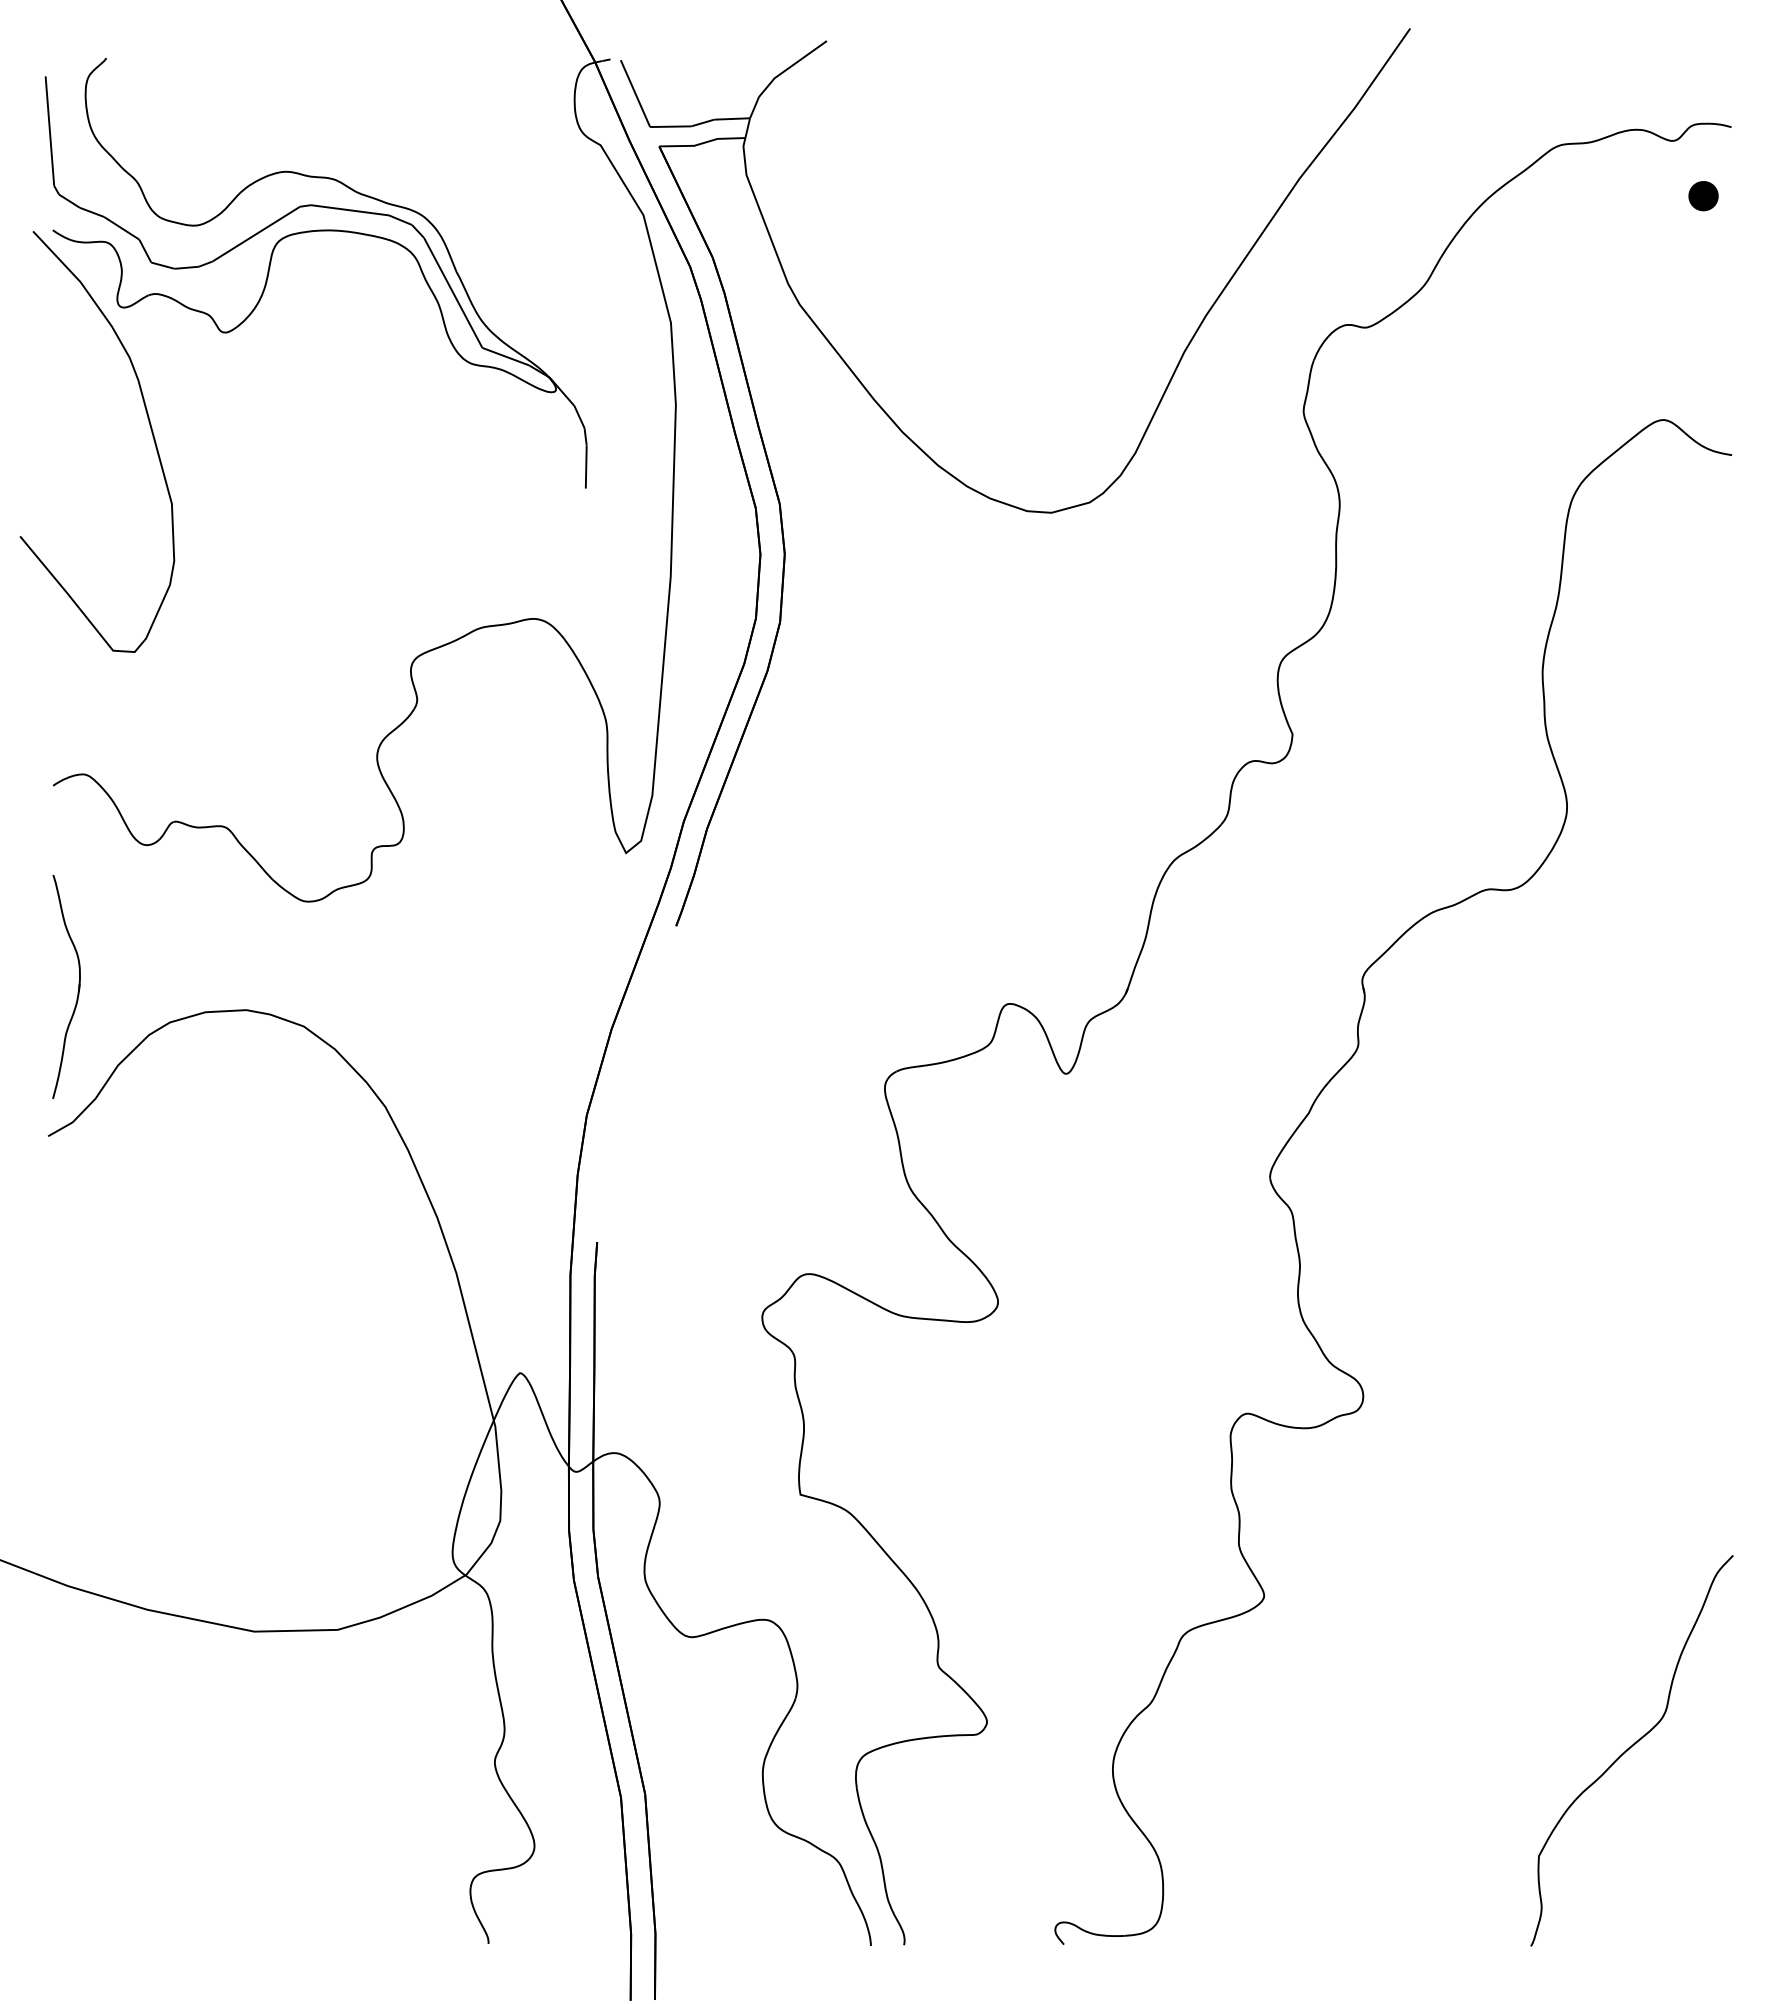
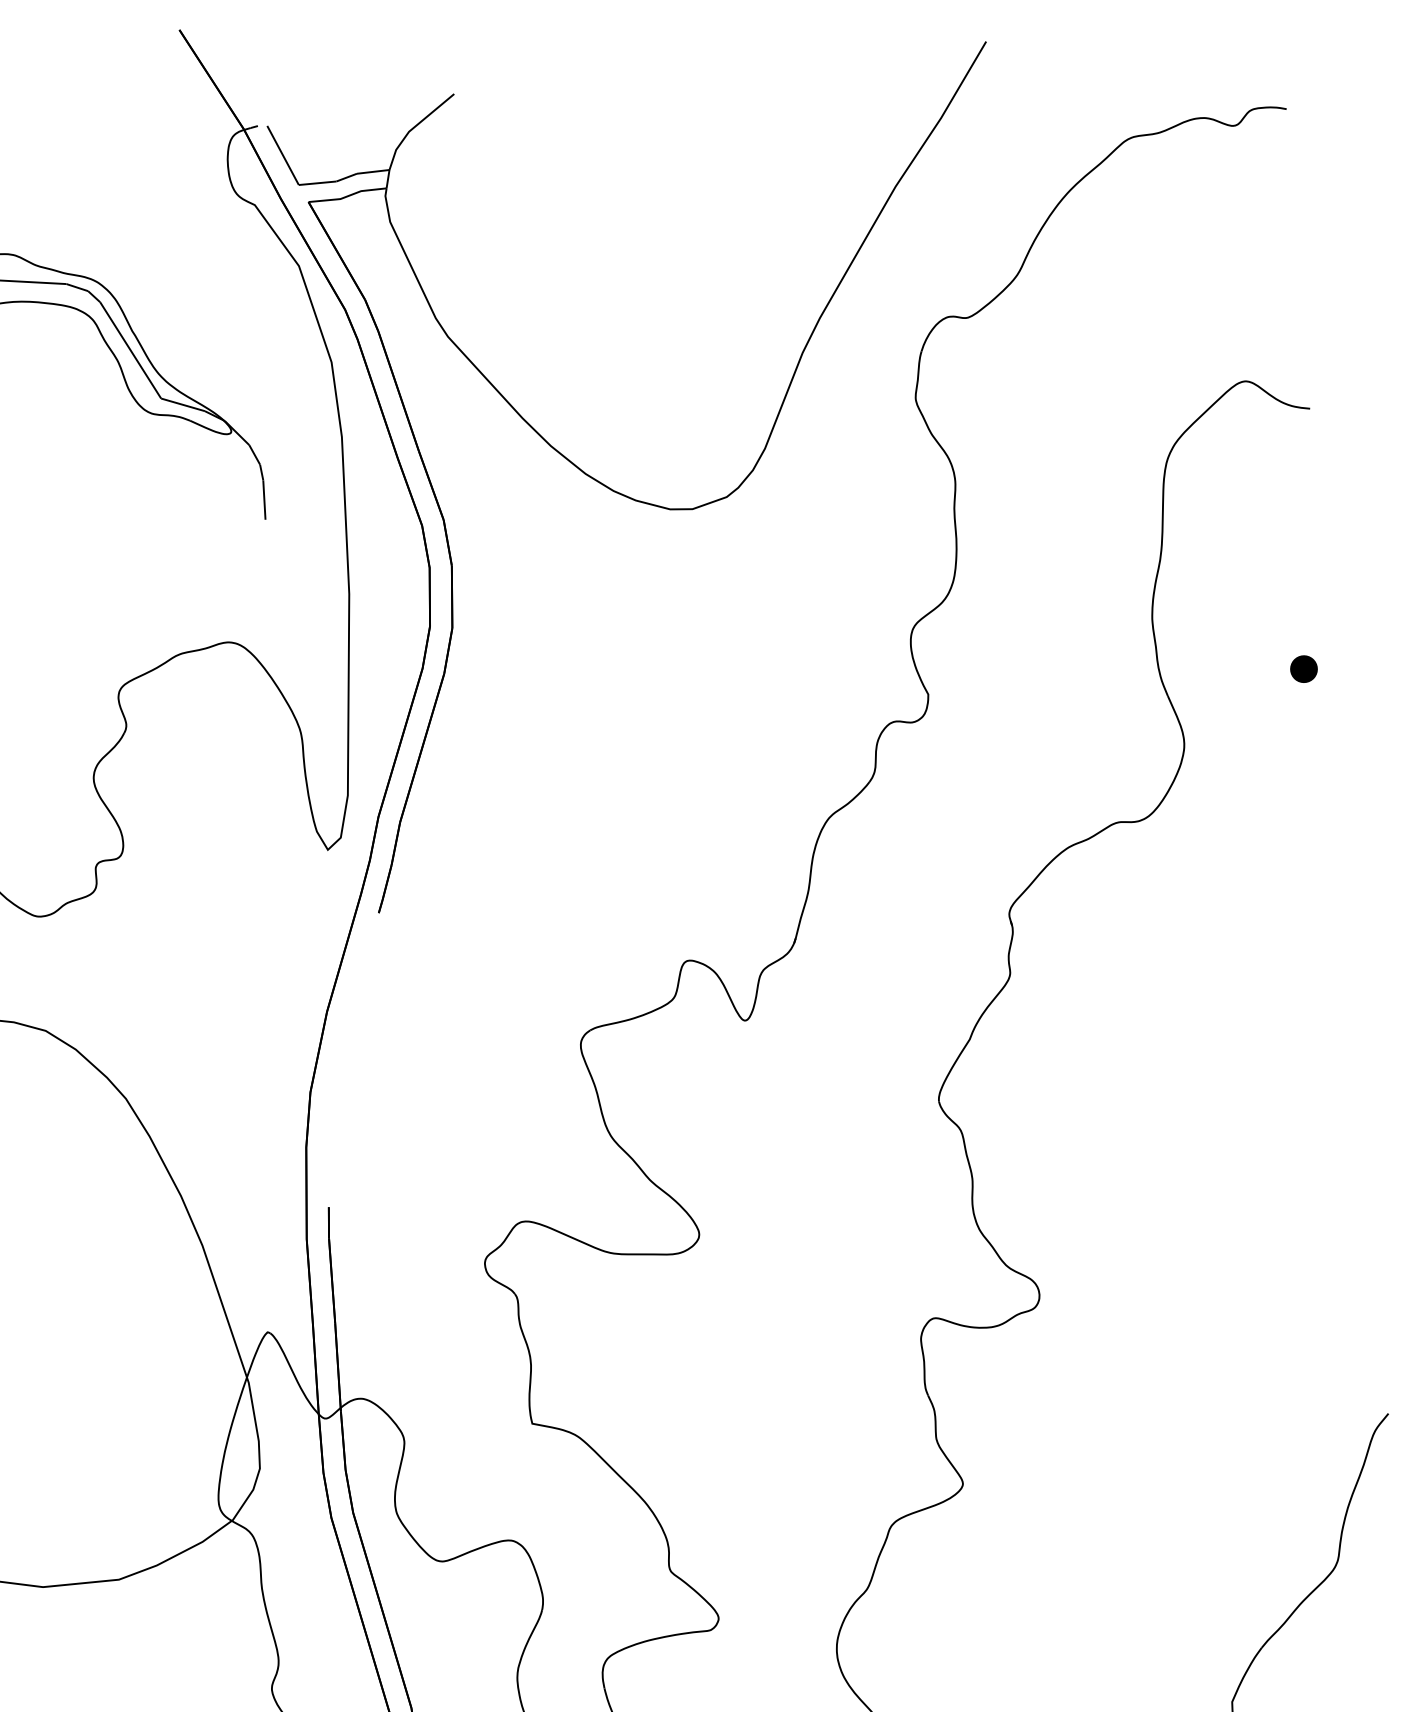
part: (1703, 196) -> (1303, 669), moved

